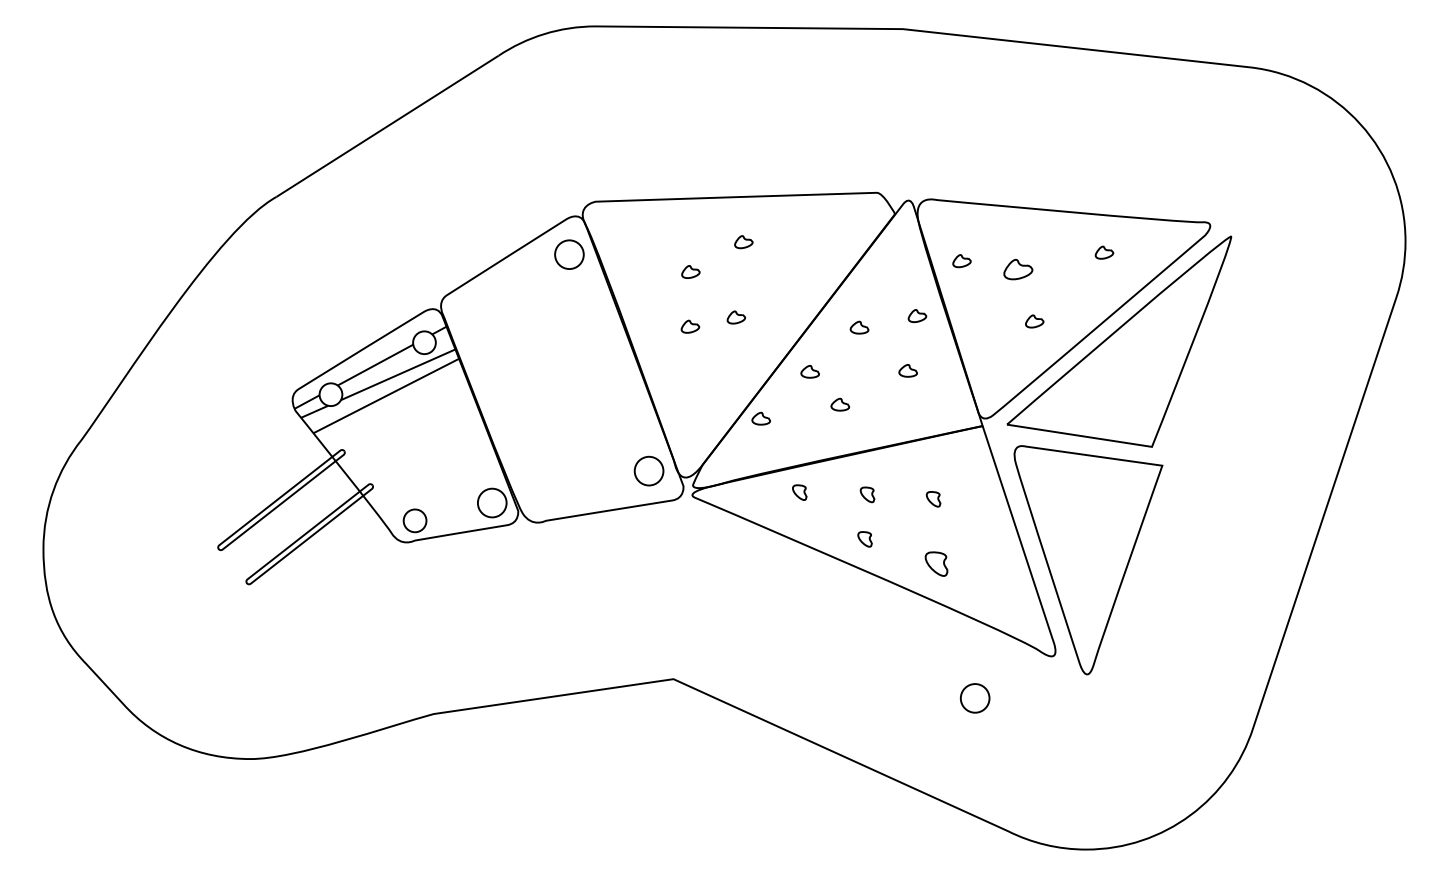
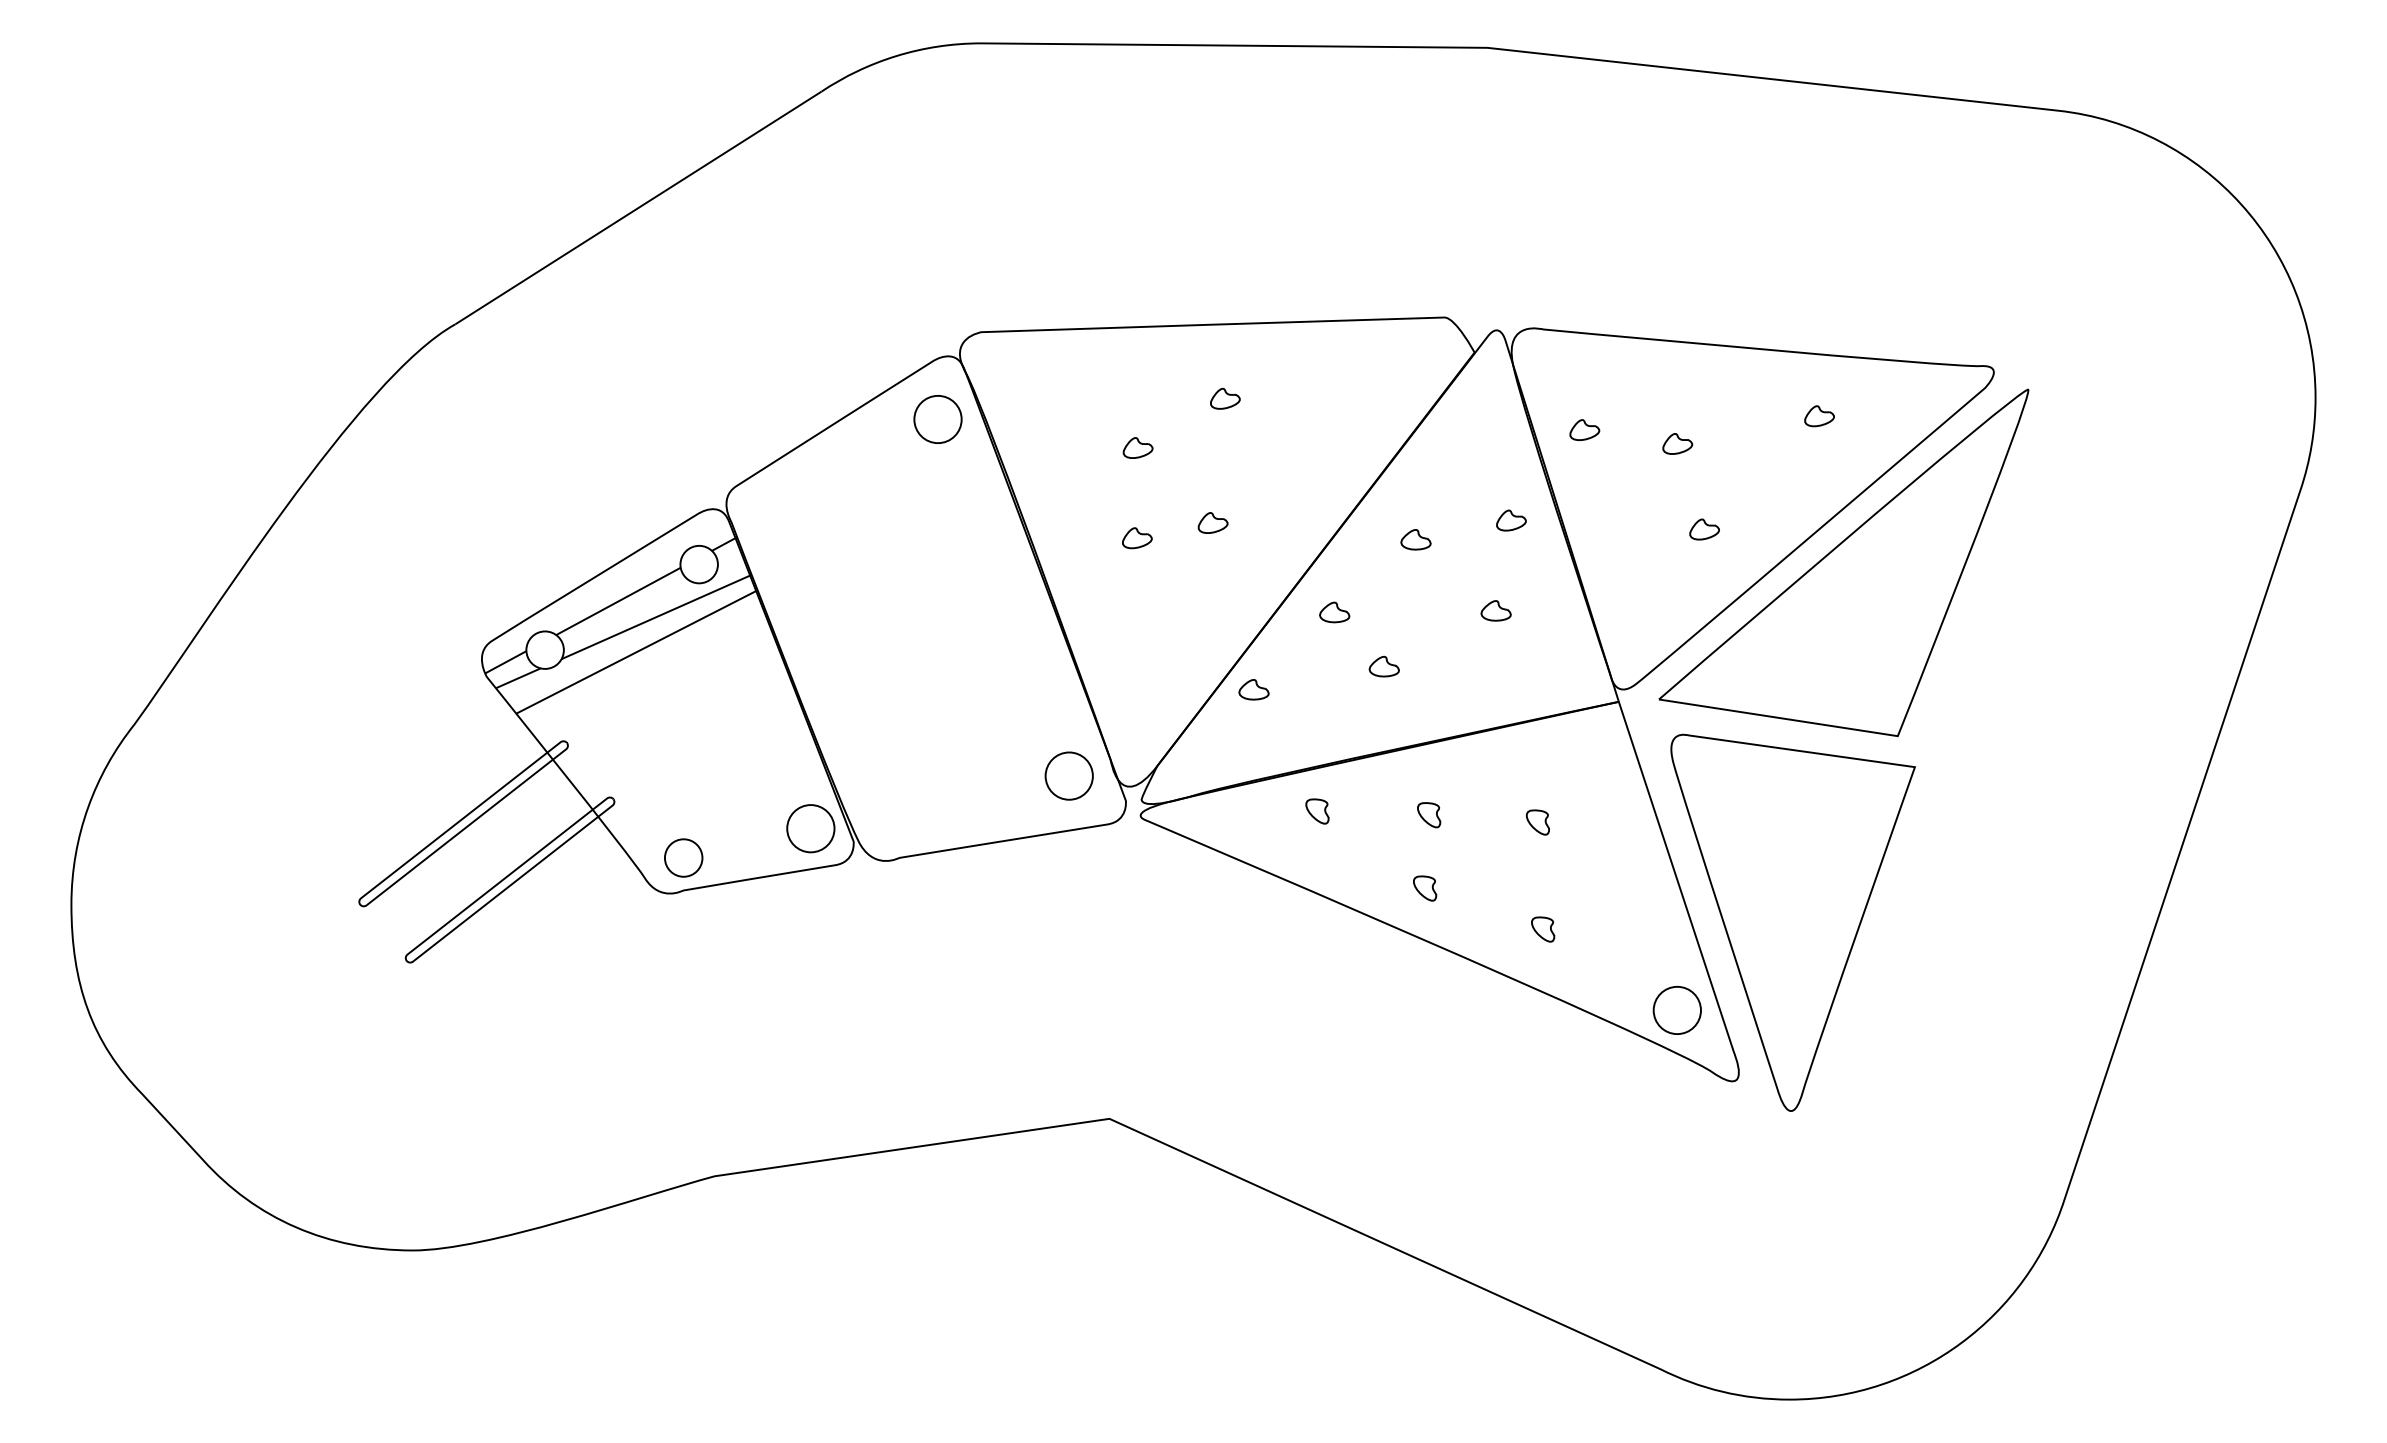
part: (1018, 269) -> (1677, 443), size x0.62
part: (936, 564) -> (1542, 929), size x0.62
part: (974, 698) -> (1676, 1010), moved

